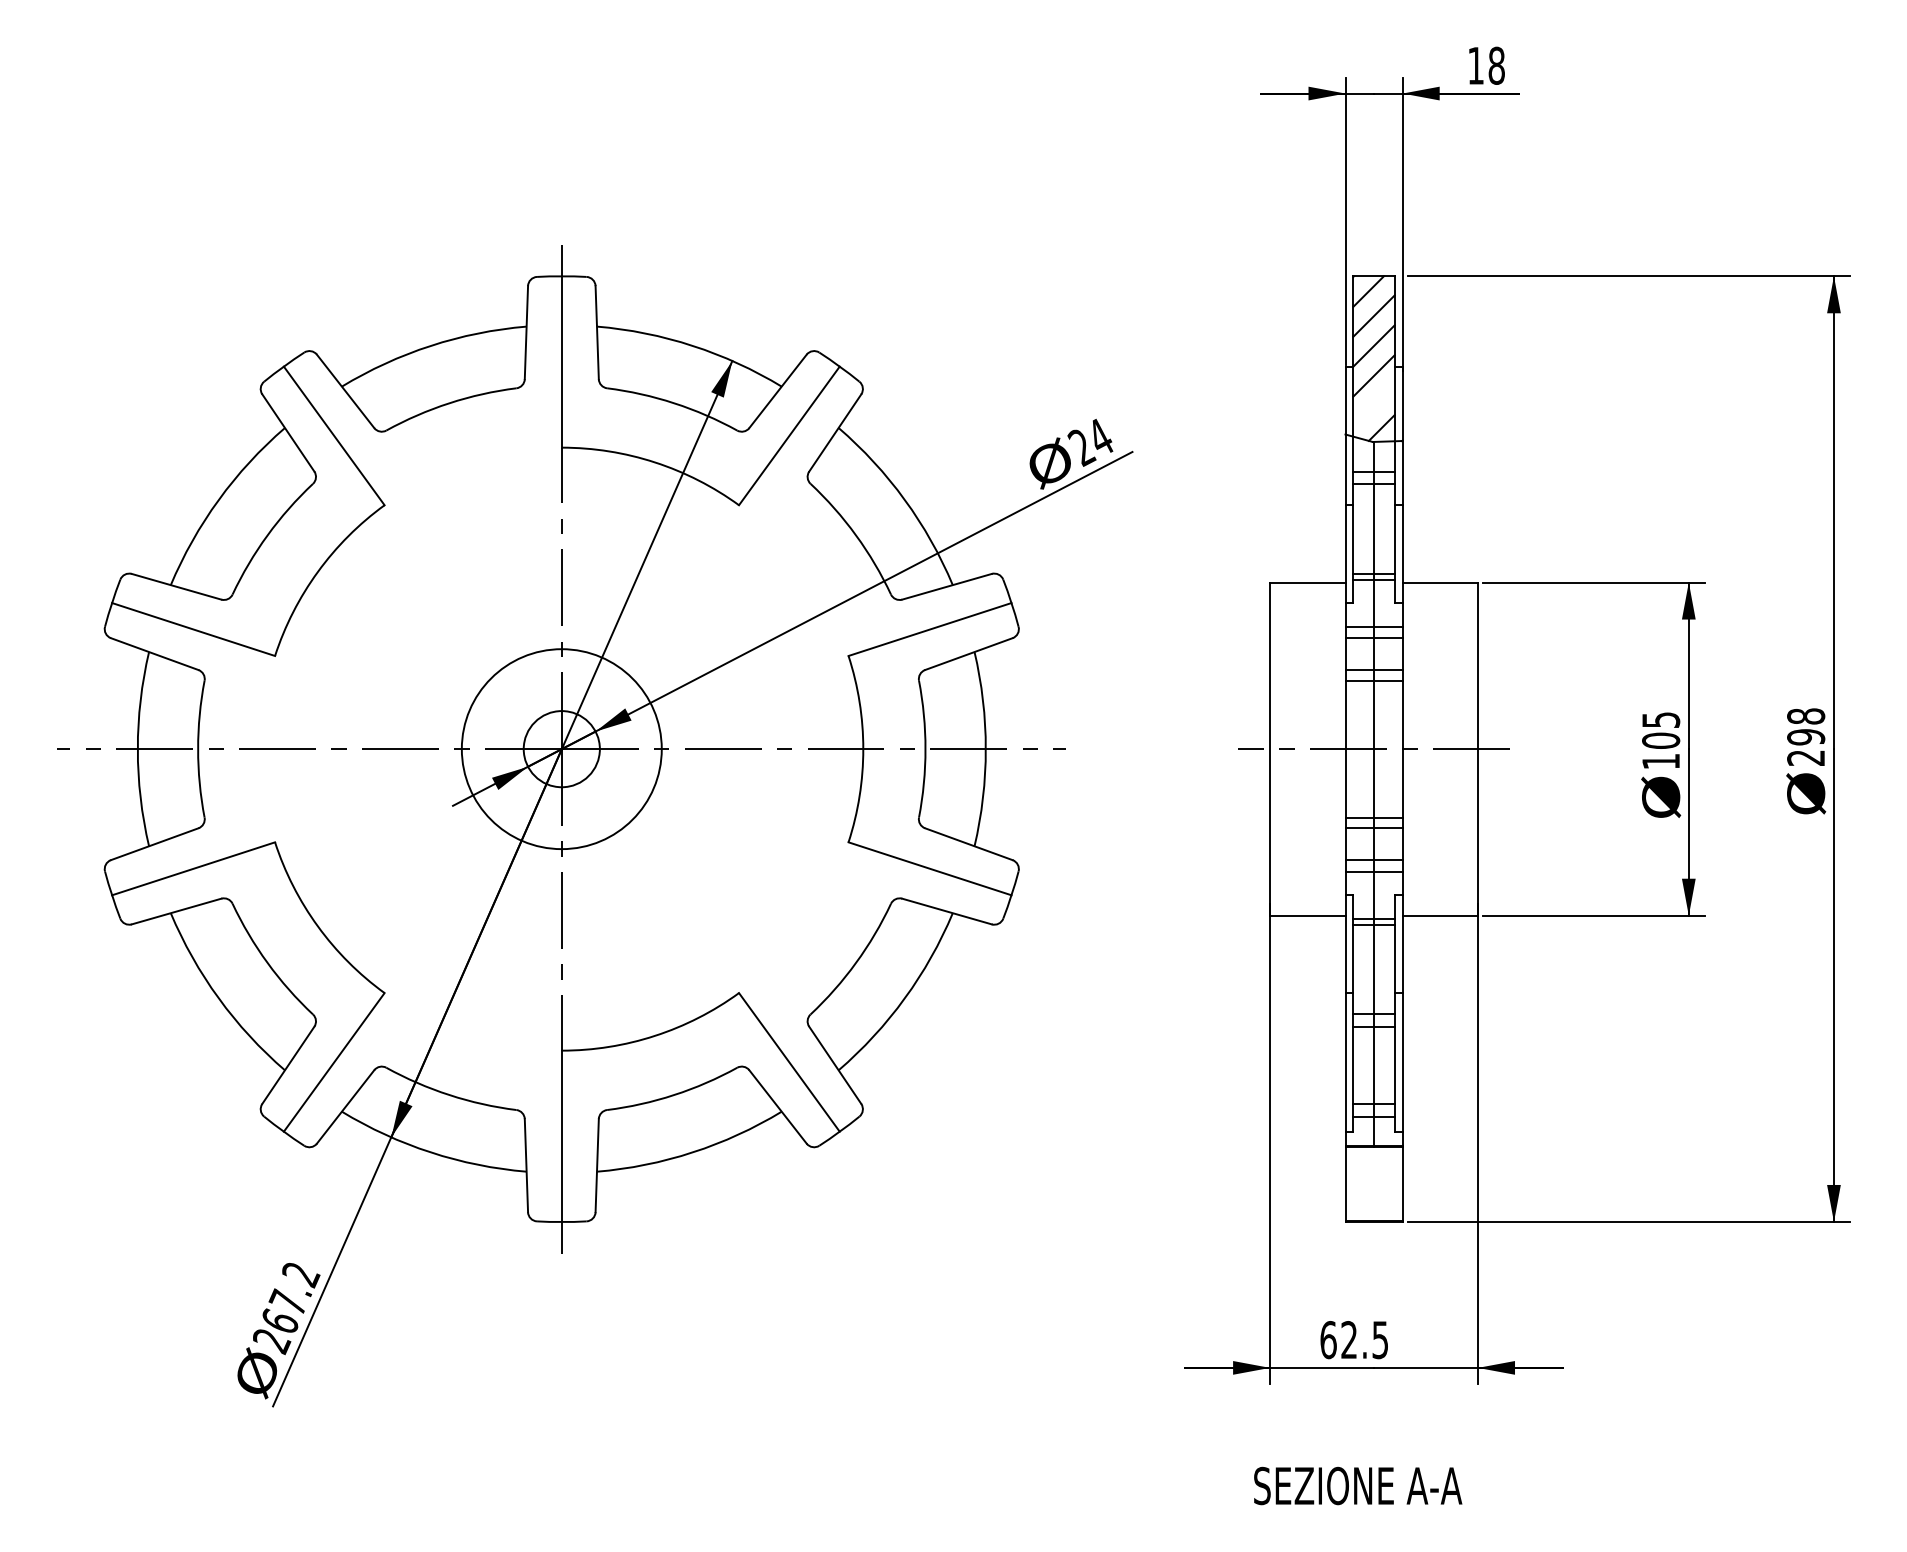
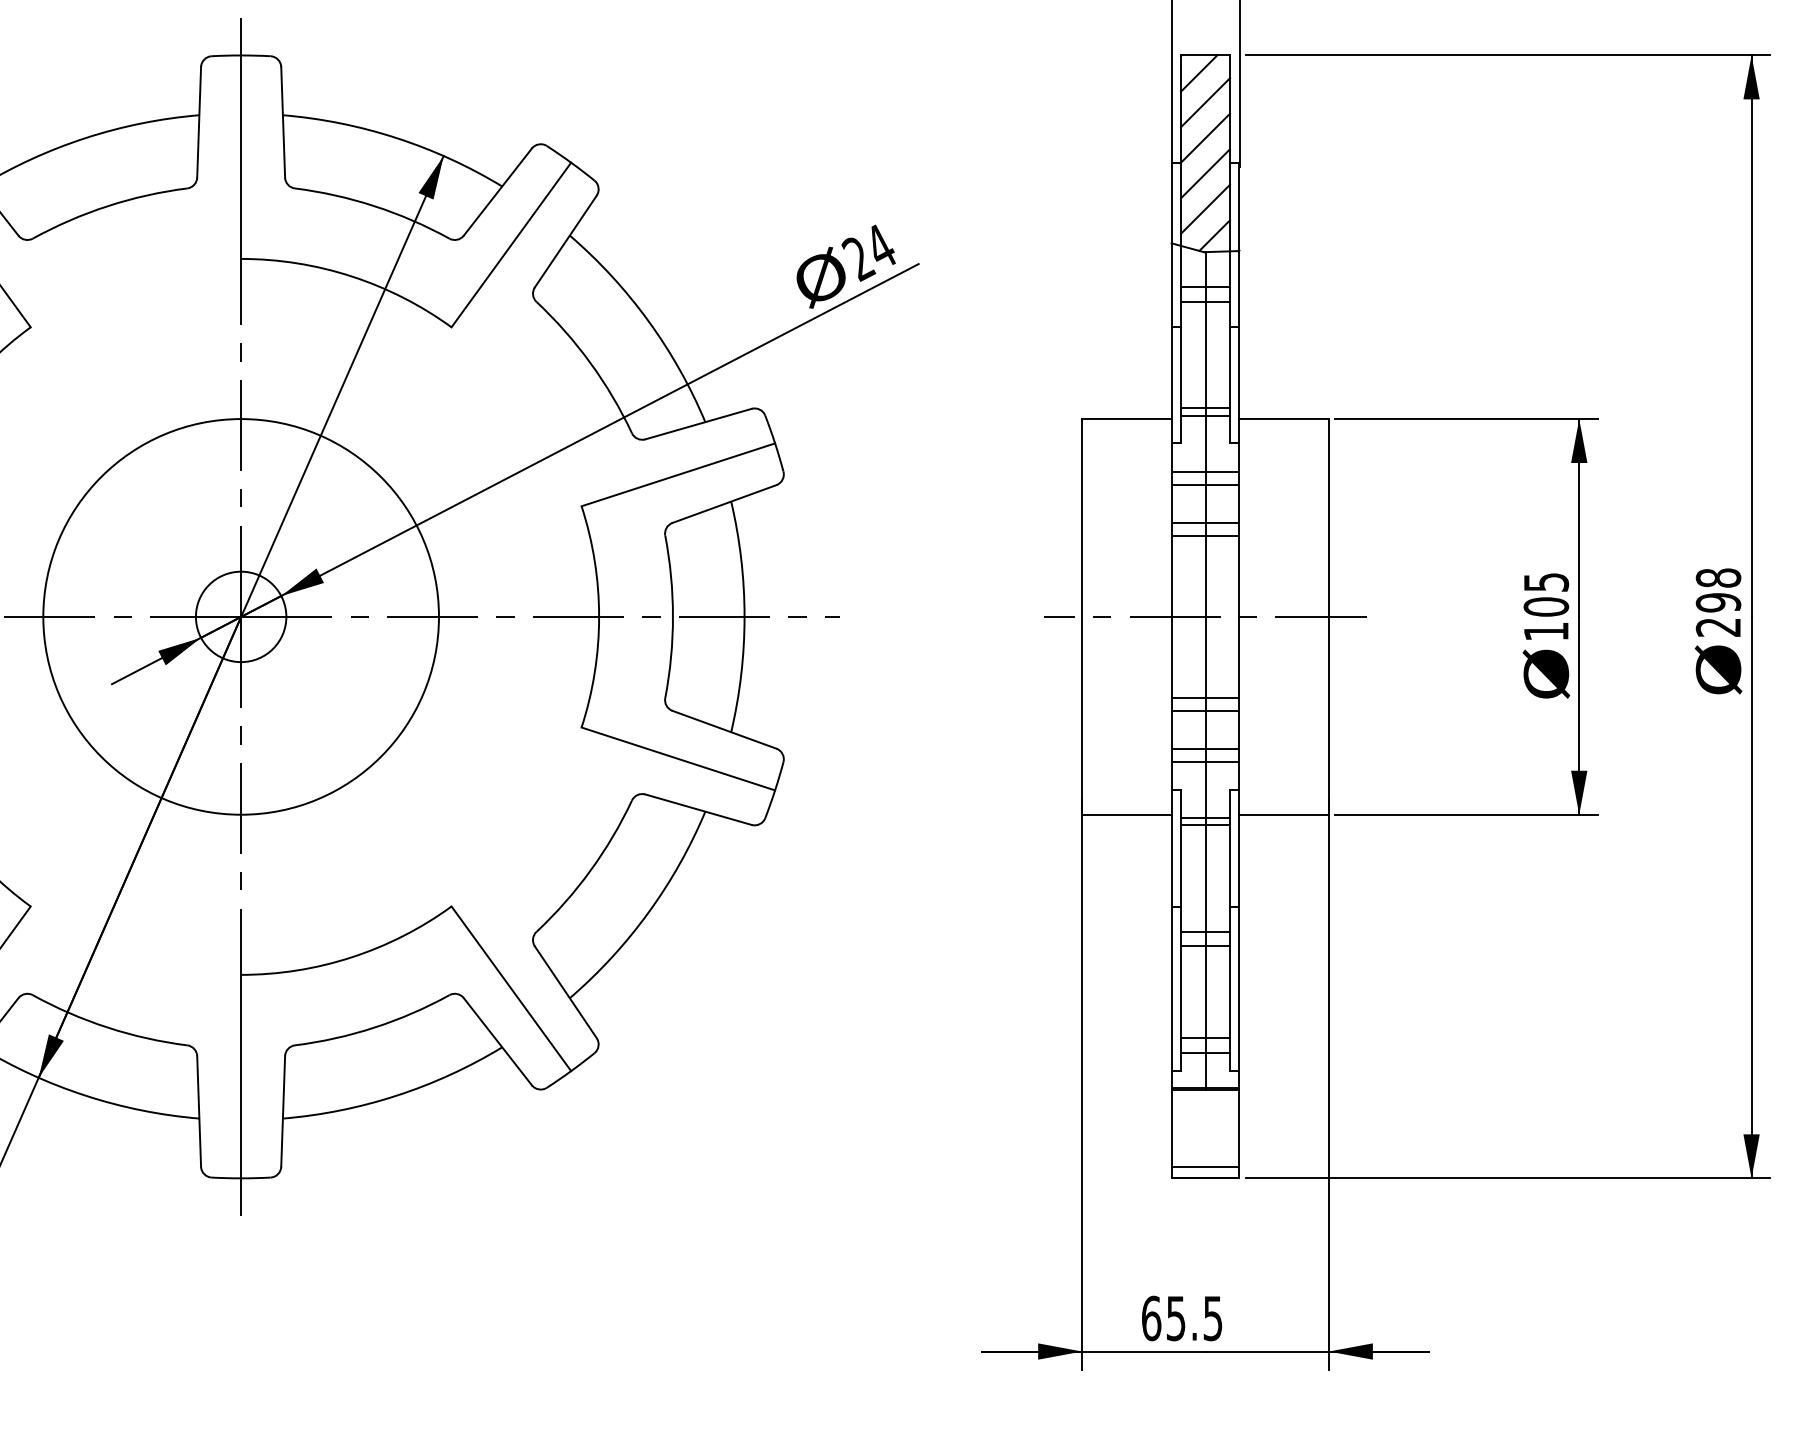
line: (1373, 405) -> (1204, 208), added
circle: (561, 748) -> (240, 616), size x1.67
line: (1373, 1212) -> (1204, 1167), added
text: (1348, 1340) -> (1175, 1319), 62.5 -> 65.5

